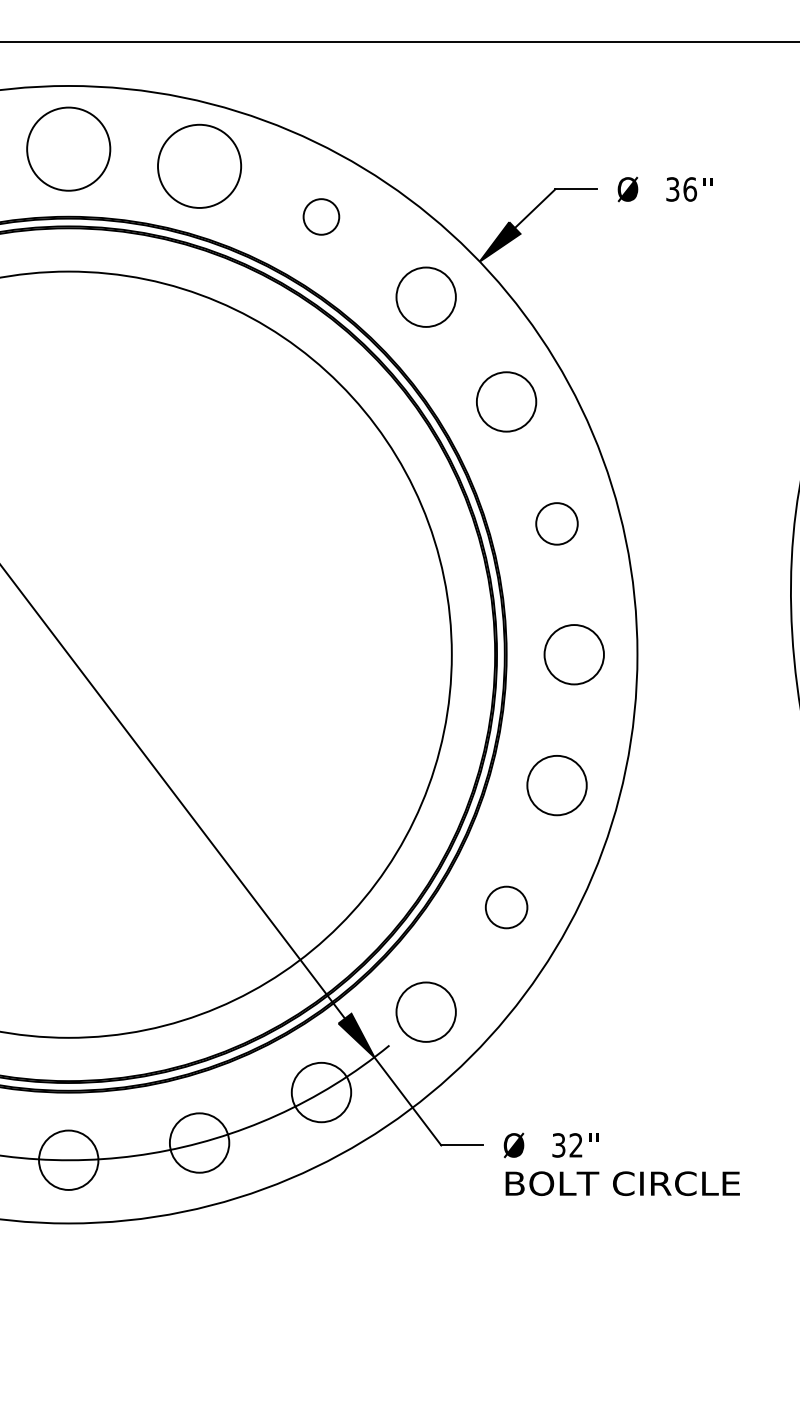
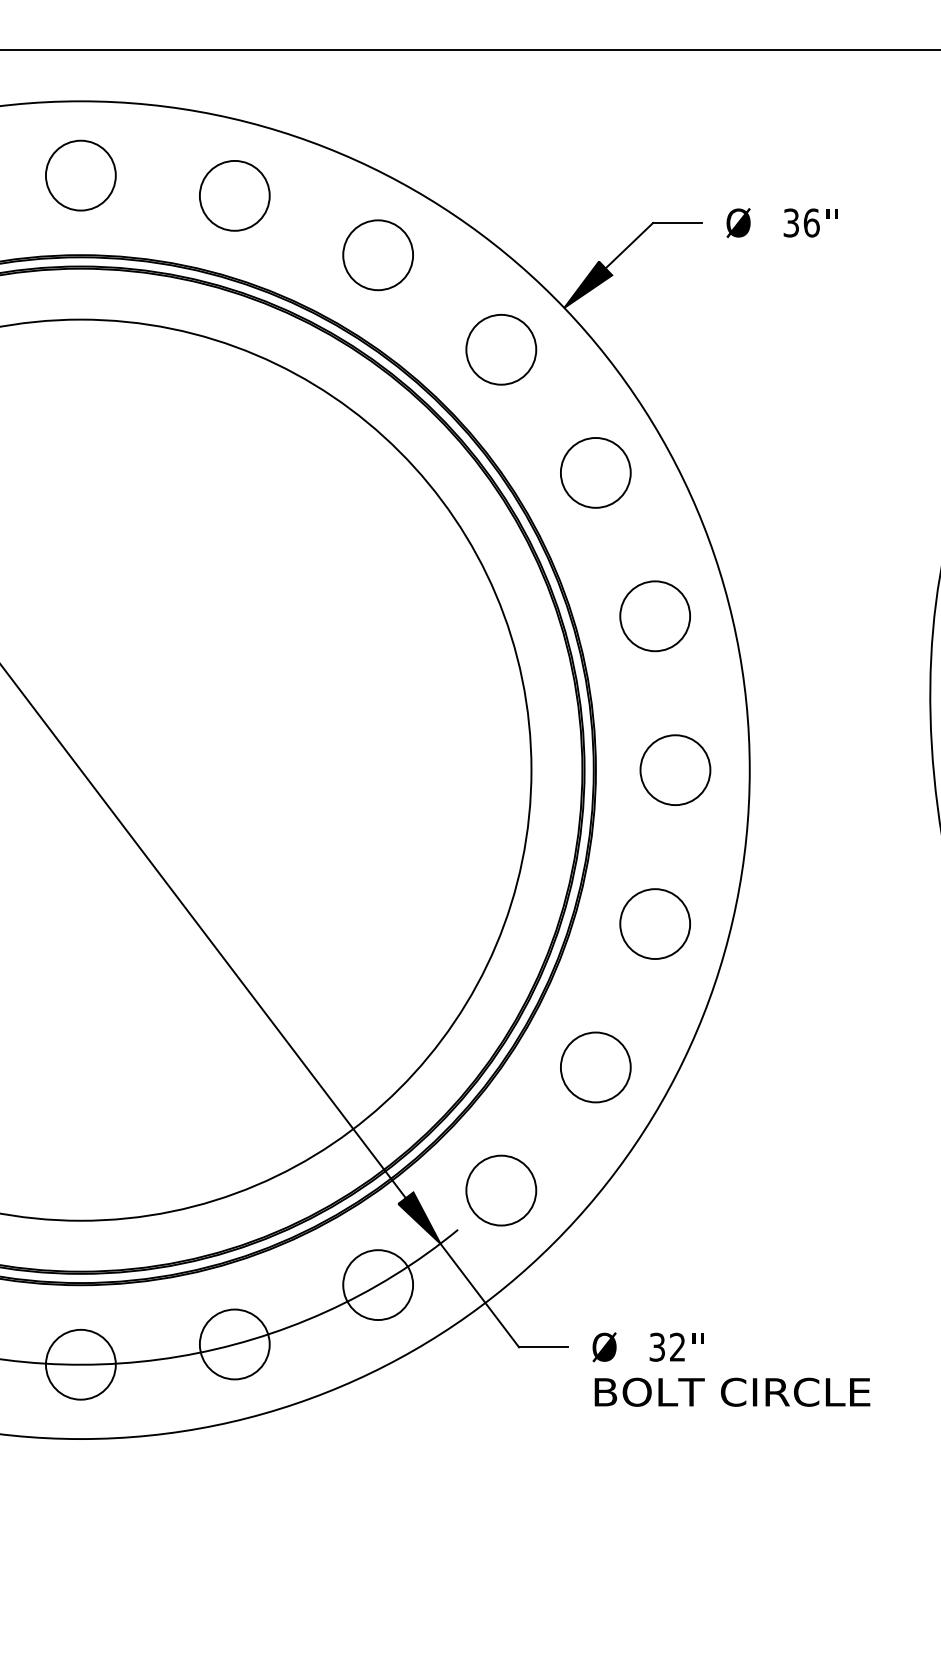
circle: (68, 149) -> (80, 175), size x0.71
circle: (199, 166) -> (234, 195), size x0.71
circle: (320, 217) -> (377, 255), size x1.67
circle: (556, 524) -> (654, 616), size x1.43
circle: (506, 907) -> (595, 1067), size x1.43

